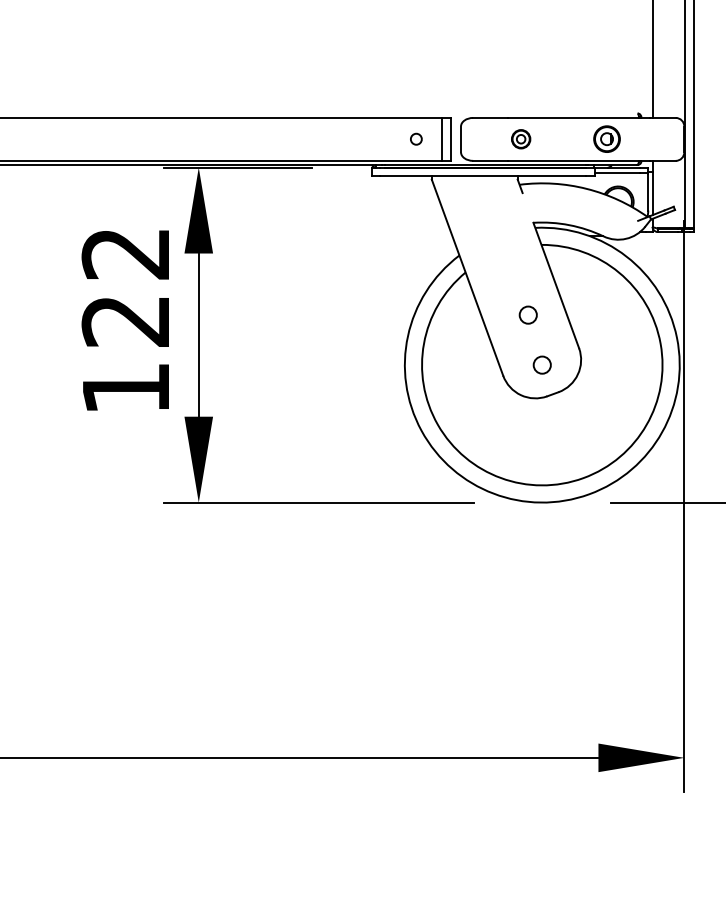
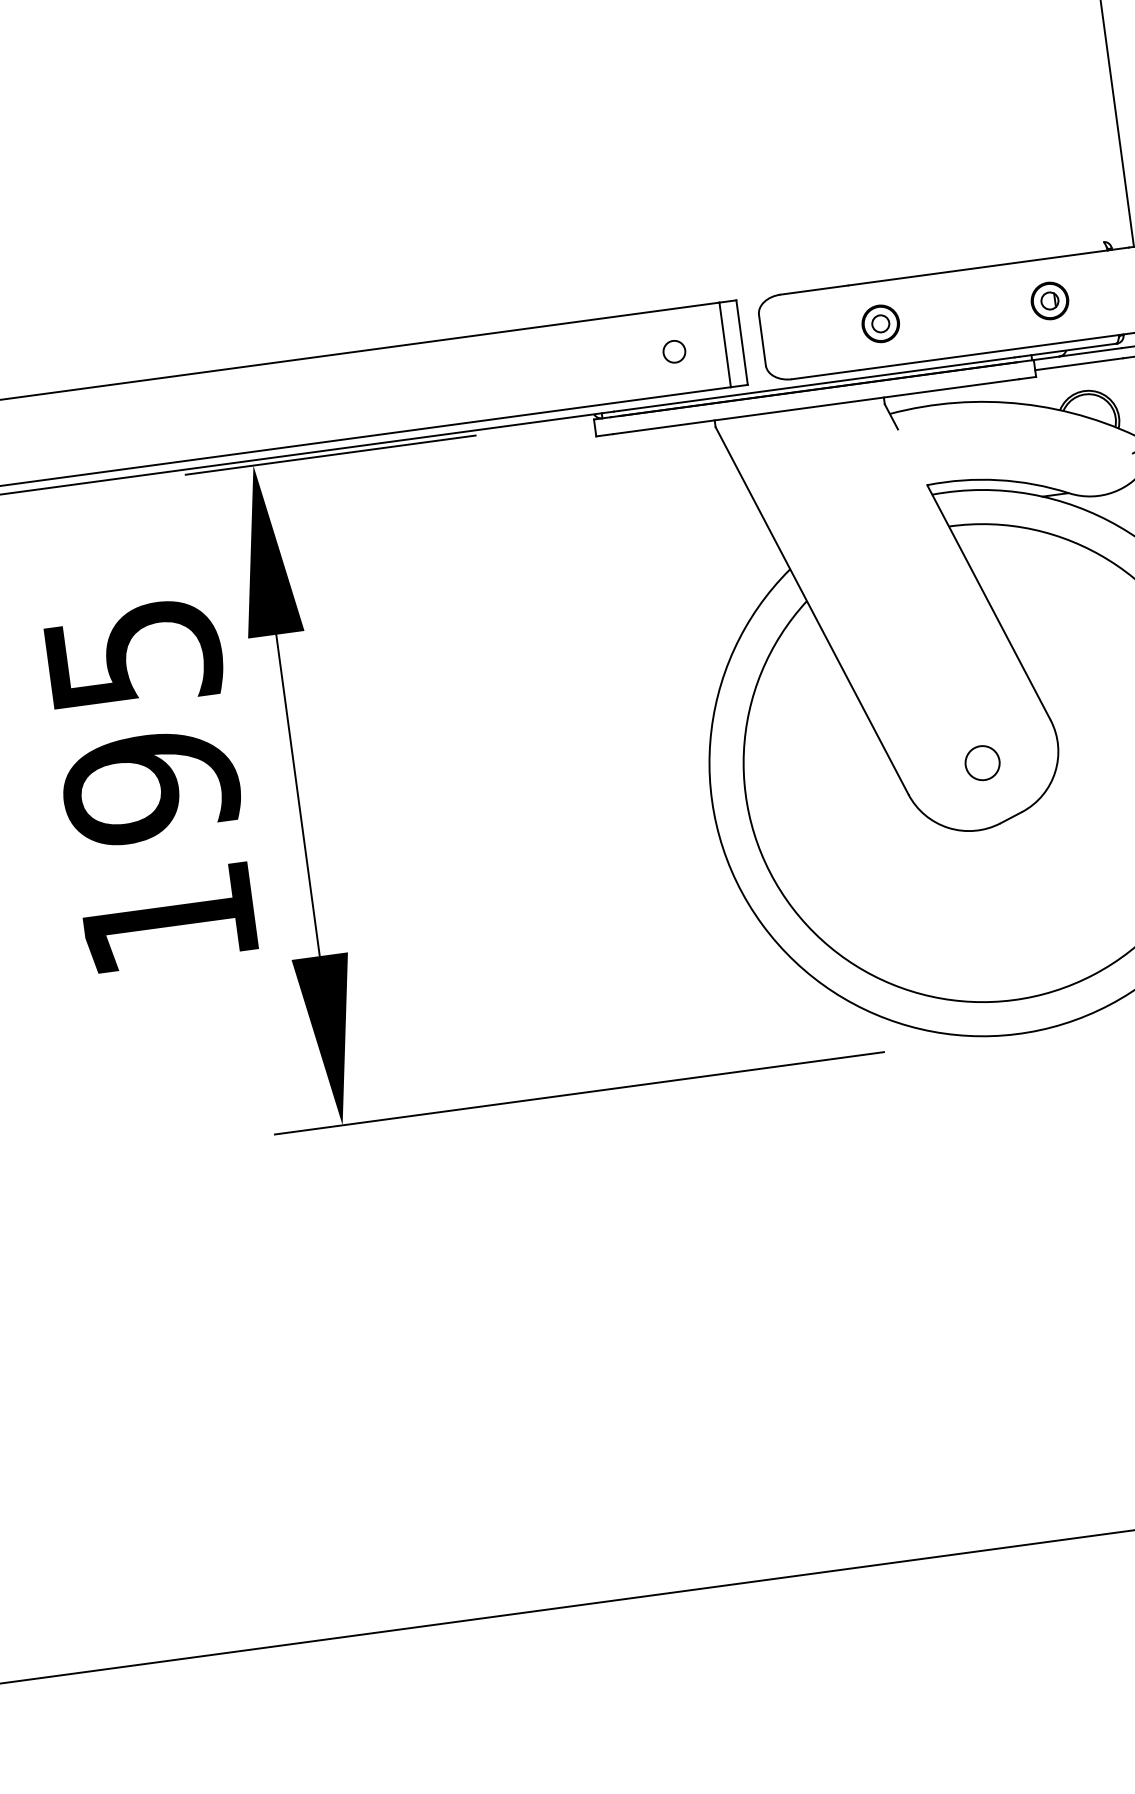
part: (606, 139) -> (1048, 301), size x0.71
text: (125, 288) -> (141, 723), 122 -> 195
circle: (527, 314) -> (939, 667), removed

